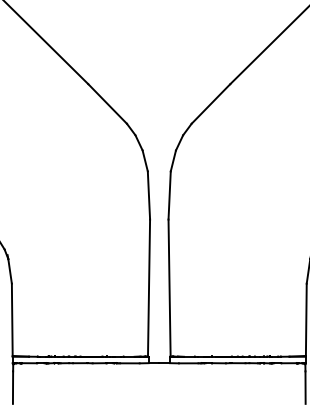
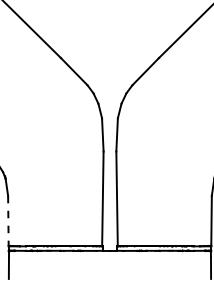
line: (12, 319) -> (8, 220), solid -> dashed

